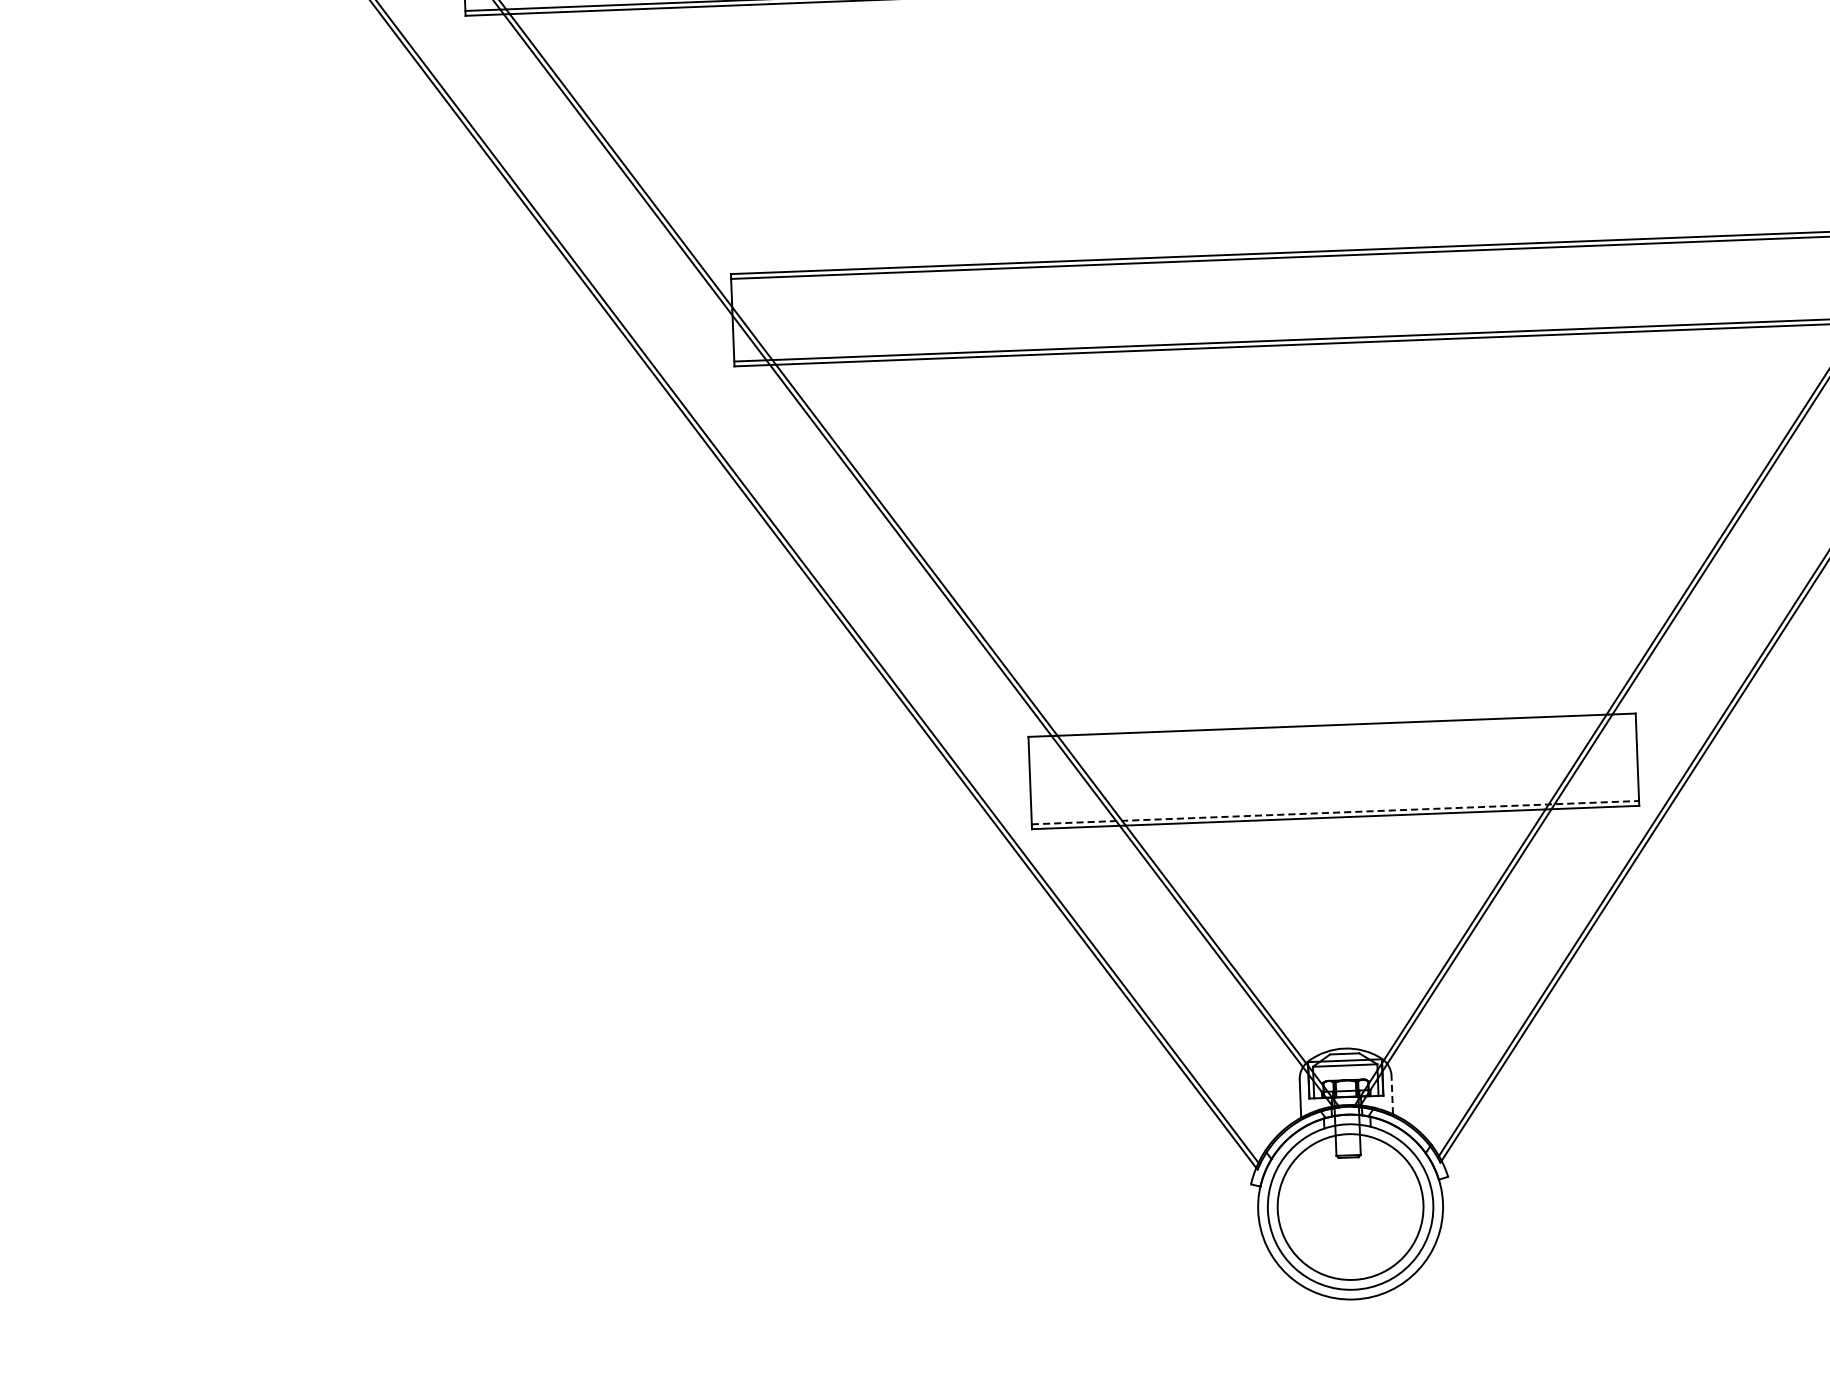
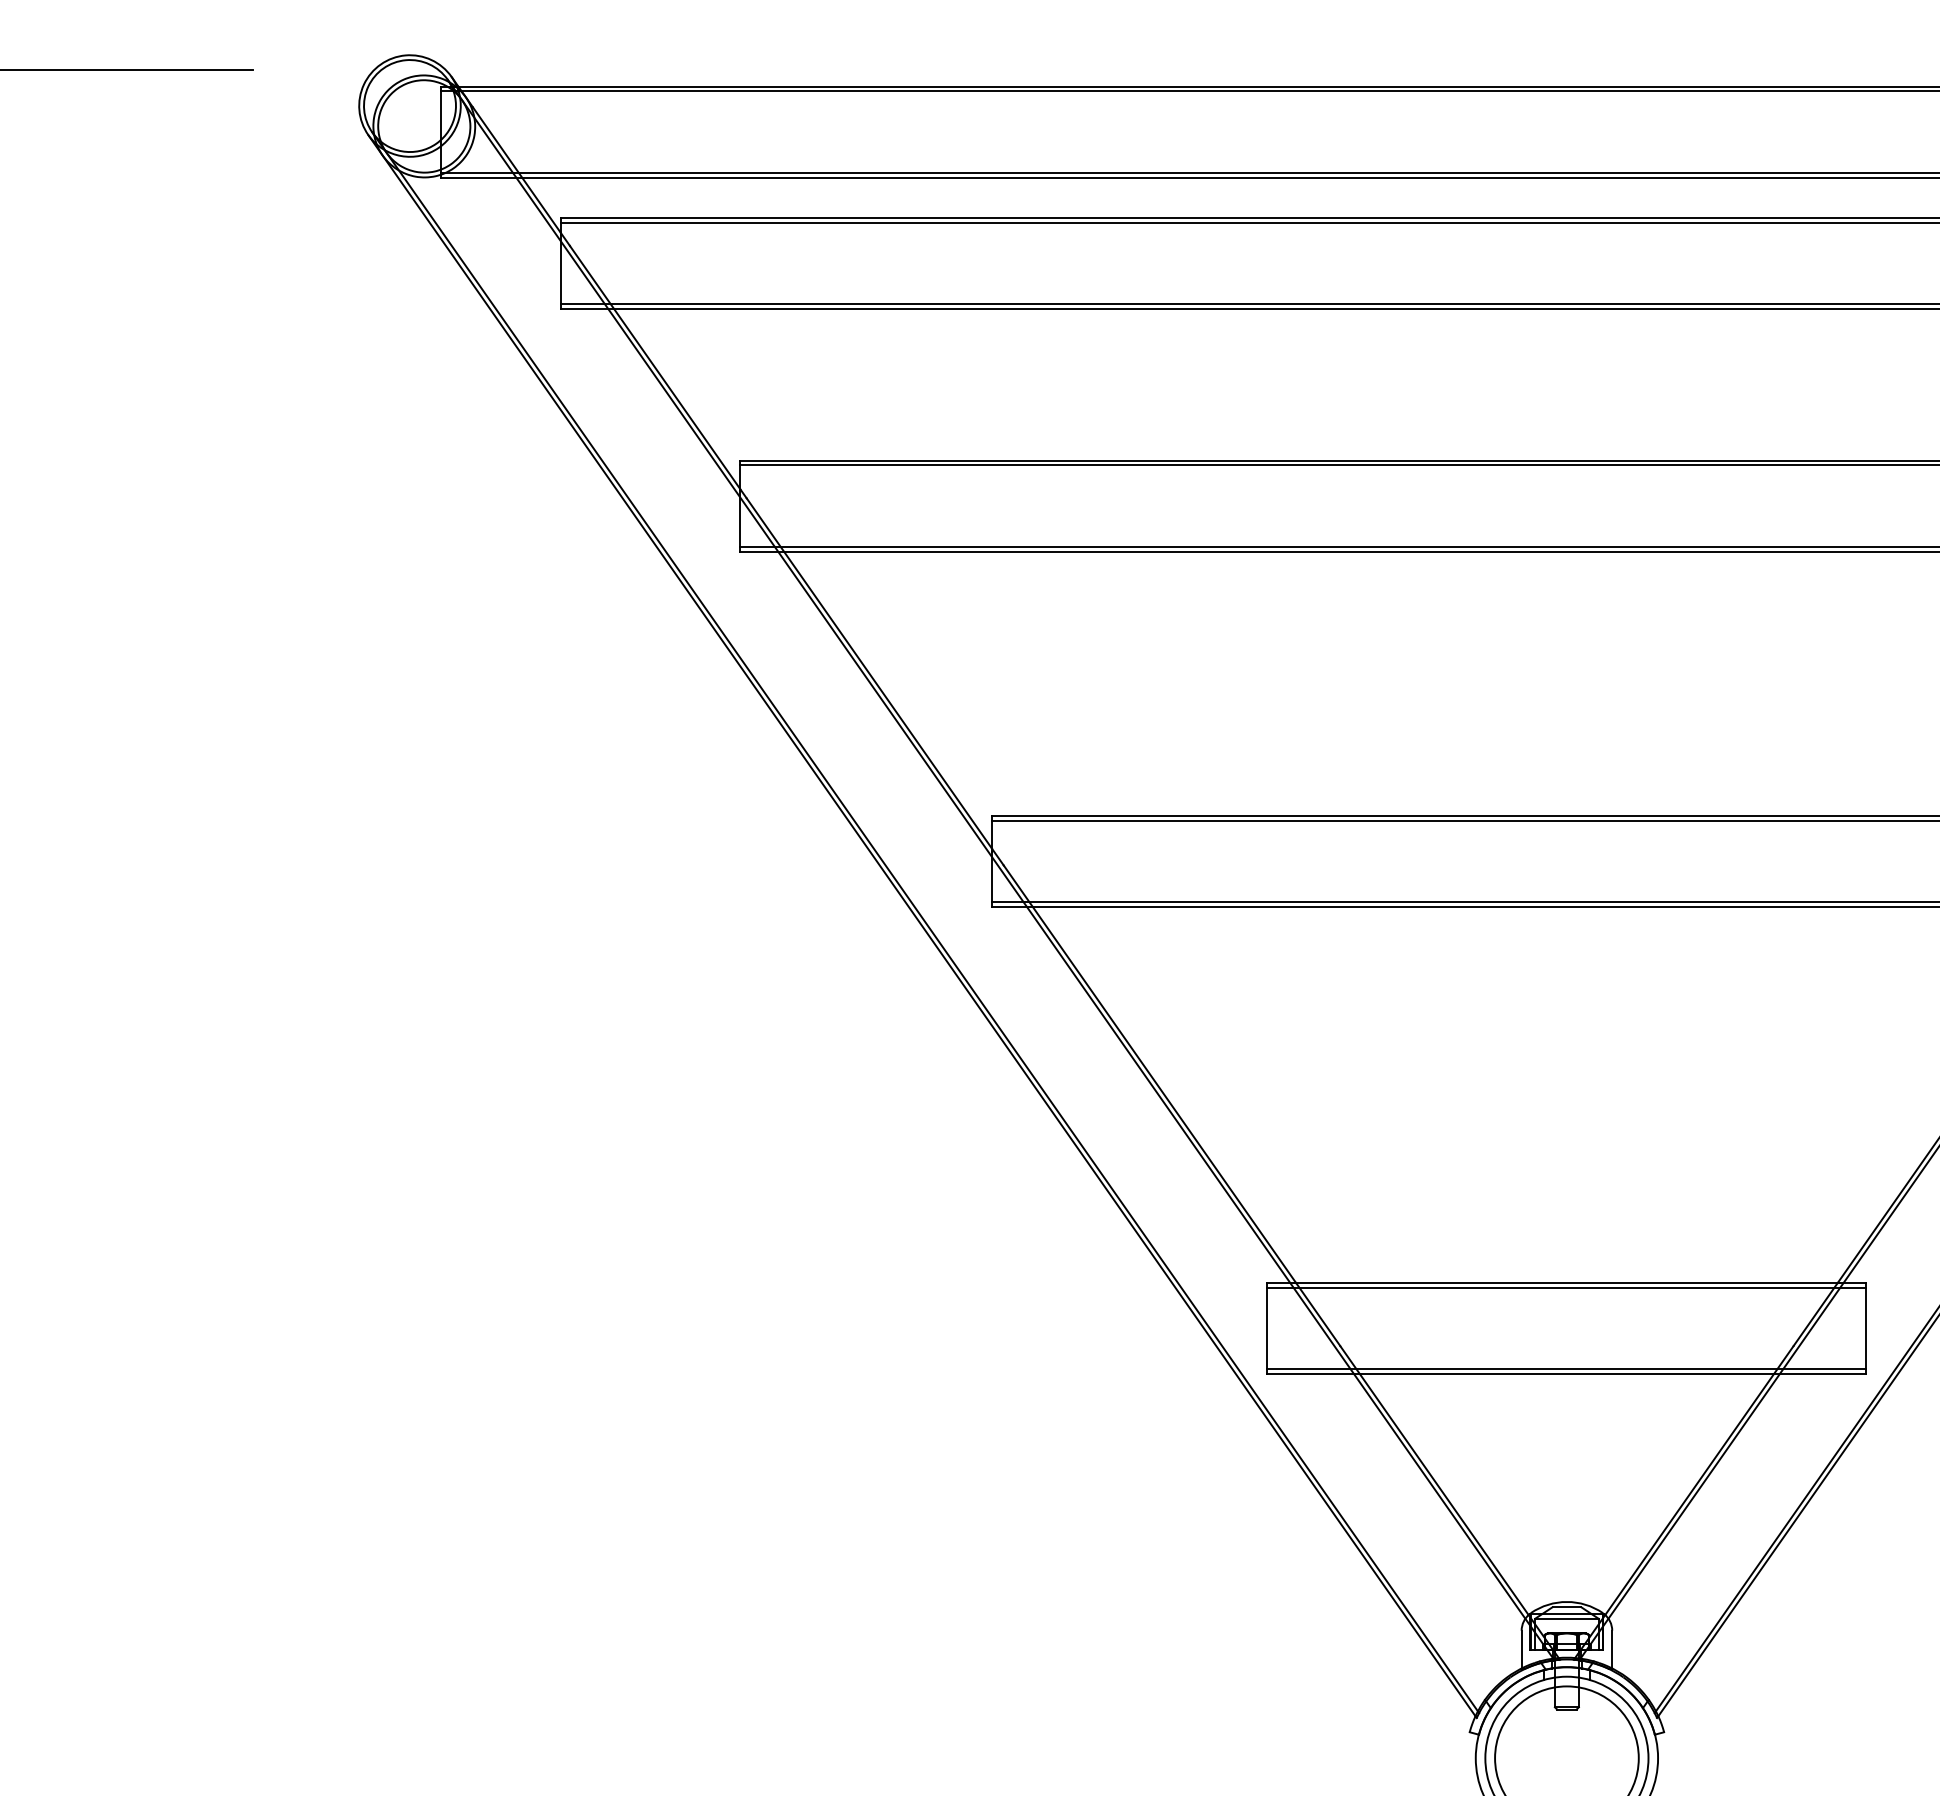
line: (1331, 729) -> (1566, 1287), added
line: (1336, 812) -> (1567, 1369), dashed -> solid
line: (1392, 1094) -> (1612, 1649), dashed -> solid

